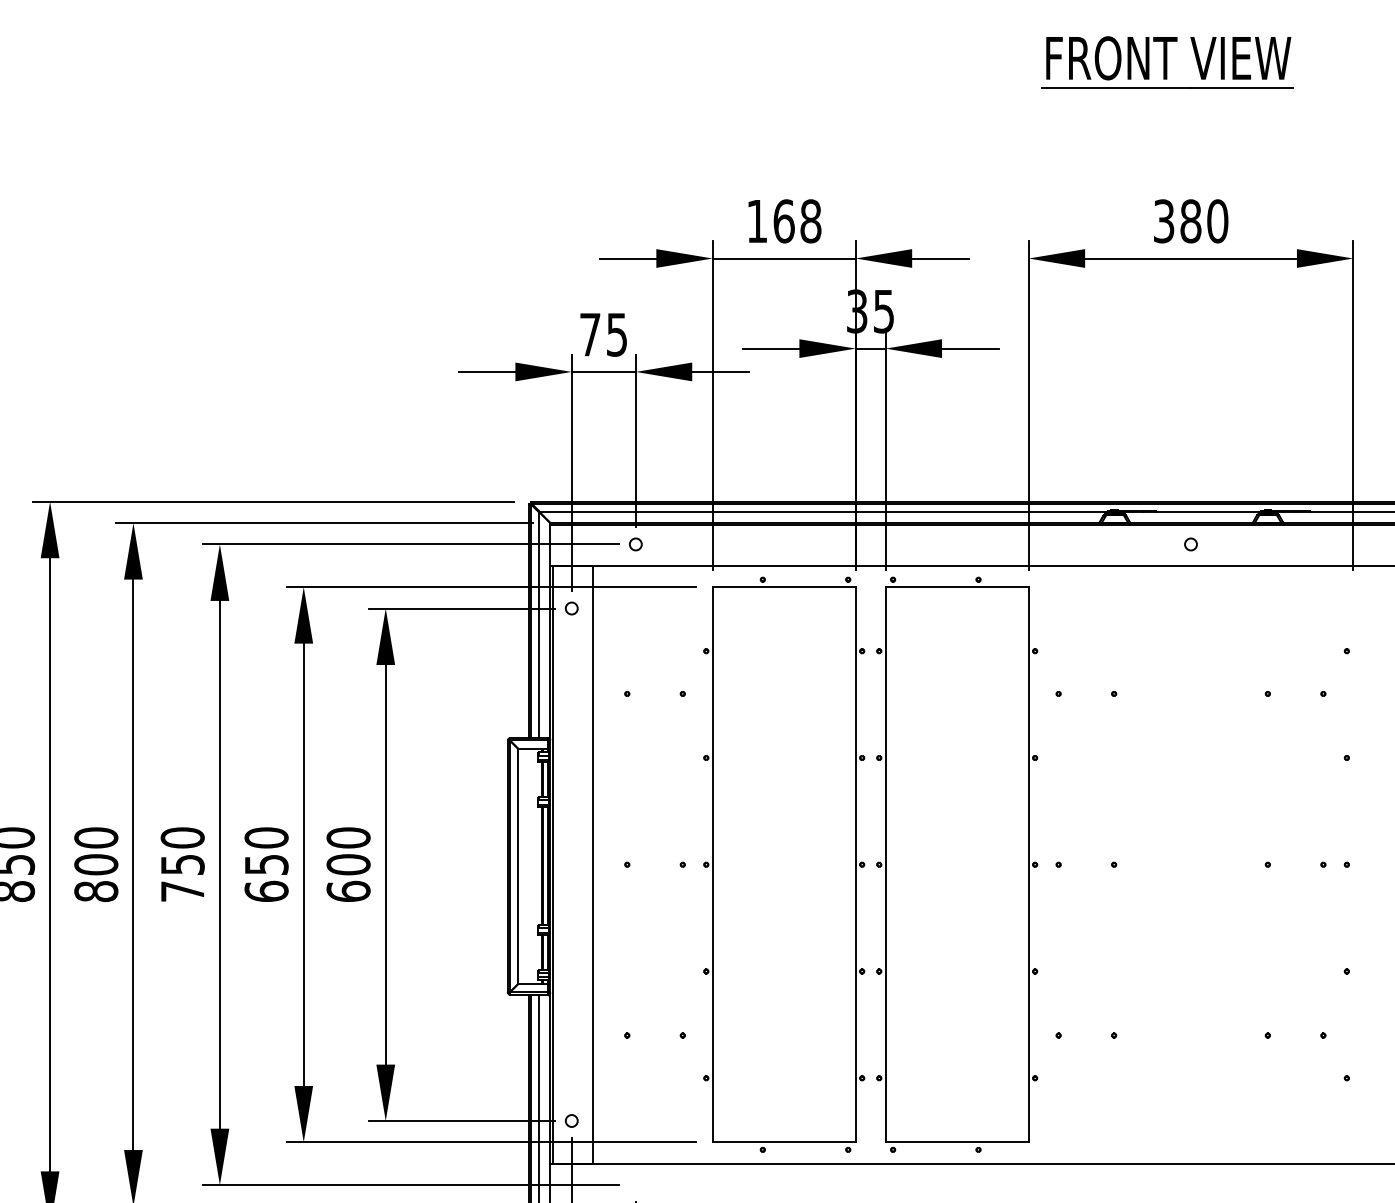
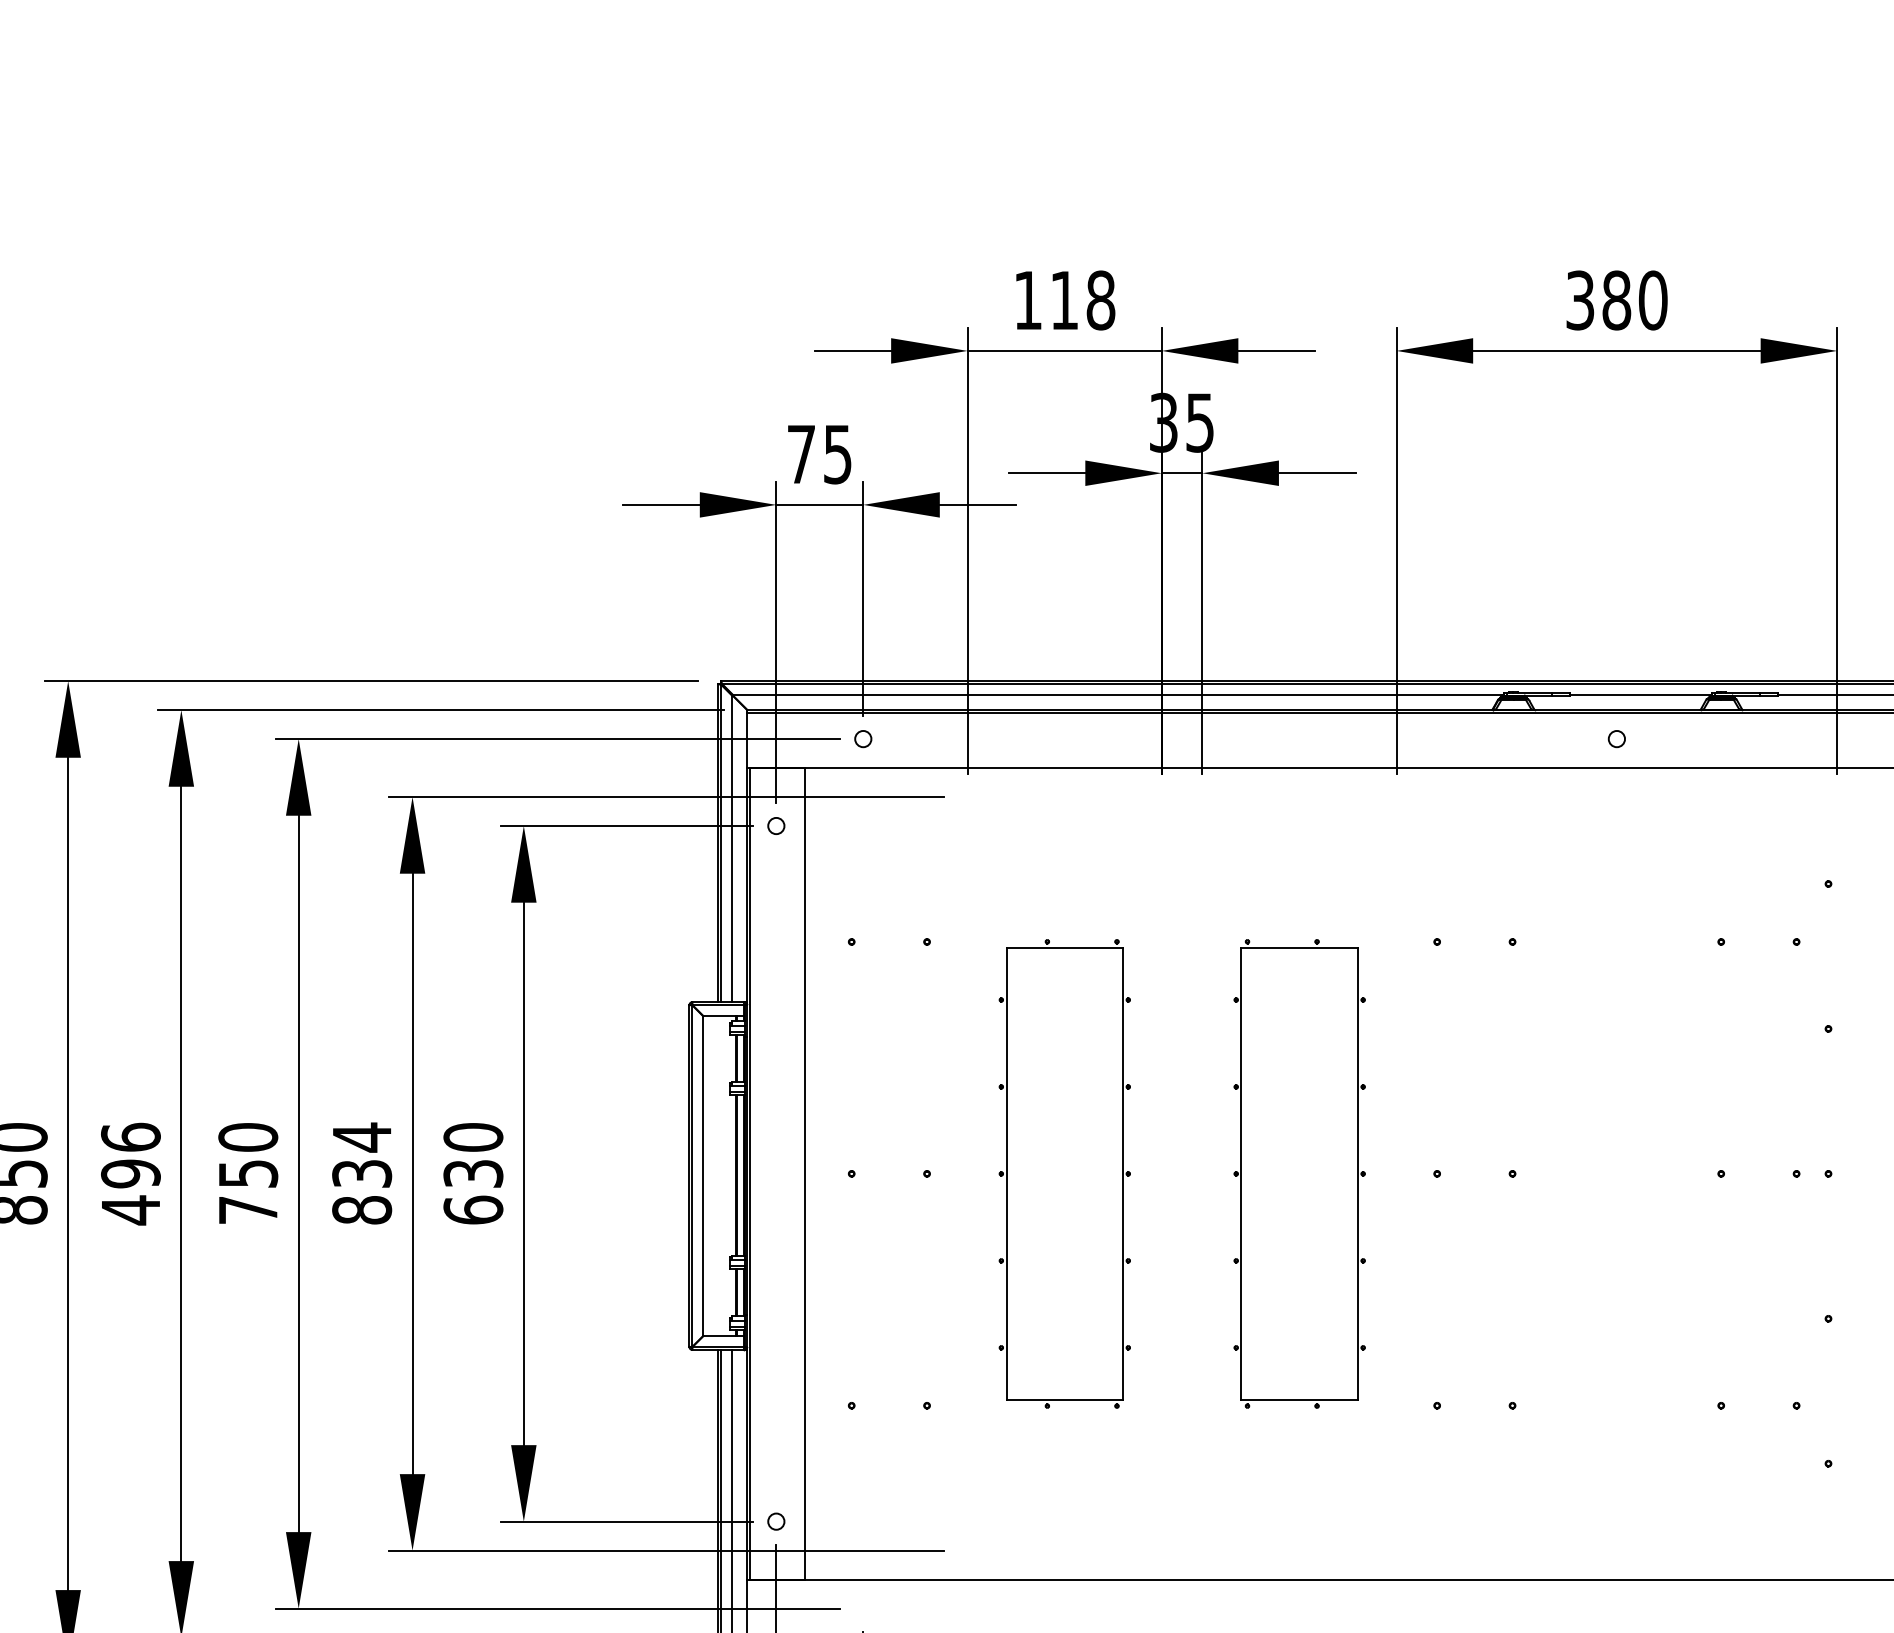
part: (1167, 62) -> (1584, 84), removed
text: (784, 221) -> (1064, 300), 168 -> 118
text: (95, 864) -> (130, 1173), 800 -> 496
text: (266, 864) -> (362, 1173), 650 -> 834
text: (348, 864) -> (473, 1173), 600 -> 630
part: (784, 864) -> (1064, 1173), size x0.6
part: (957, 864) -> (1299, 1173), size x0.6

